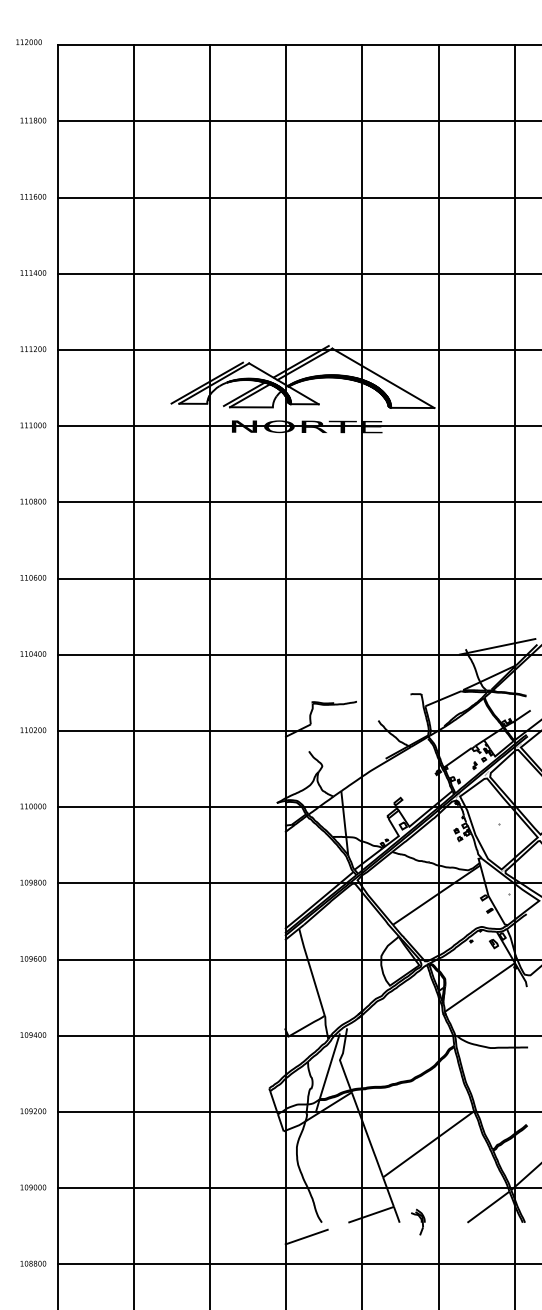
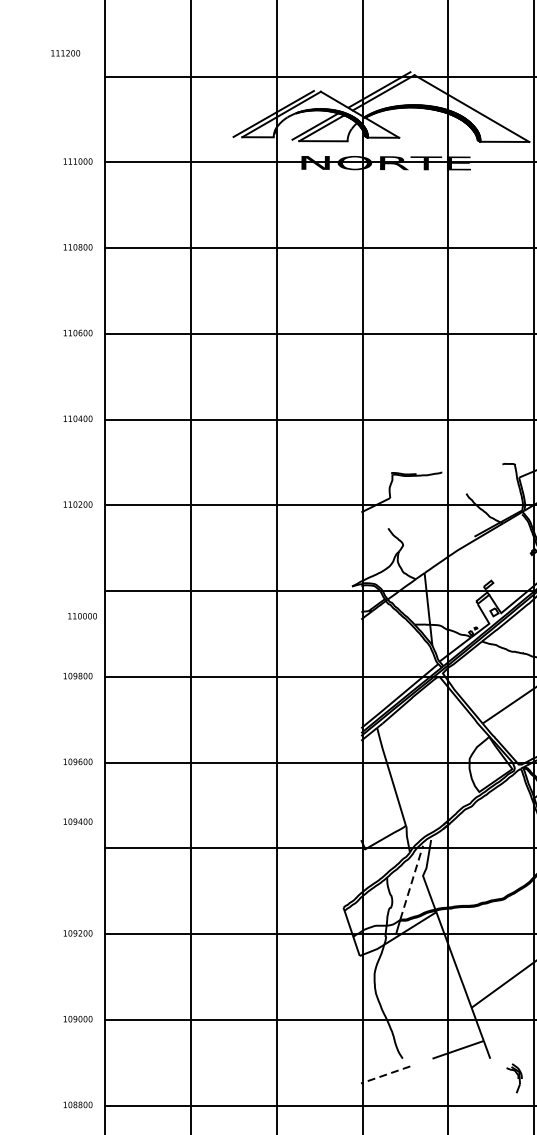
text: (33, 348) -> (65, 52), moved
text: (33, 806) -> (82, 616), moved
text: (33, 1034) -> (78, 821), moved
line: (330, 1065) -> (412, 881), solid -> dashed
part: (418, 1221) -> (514, 1077), moved
line: (306, 1237) -> (385, 1075), solid -> dashed

